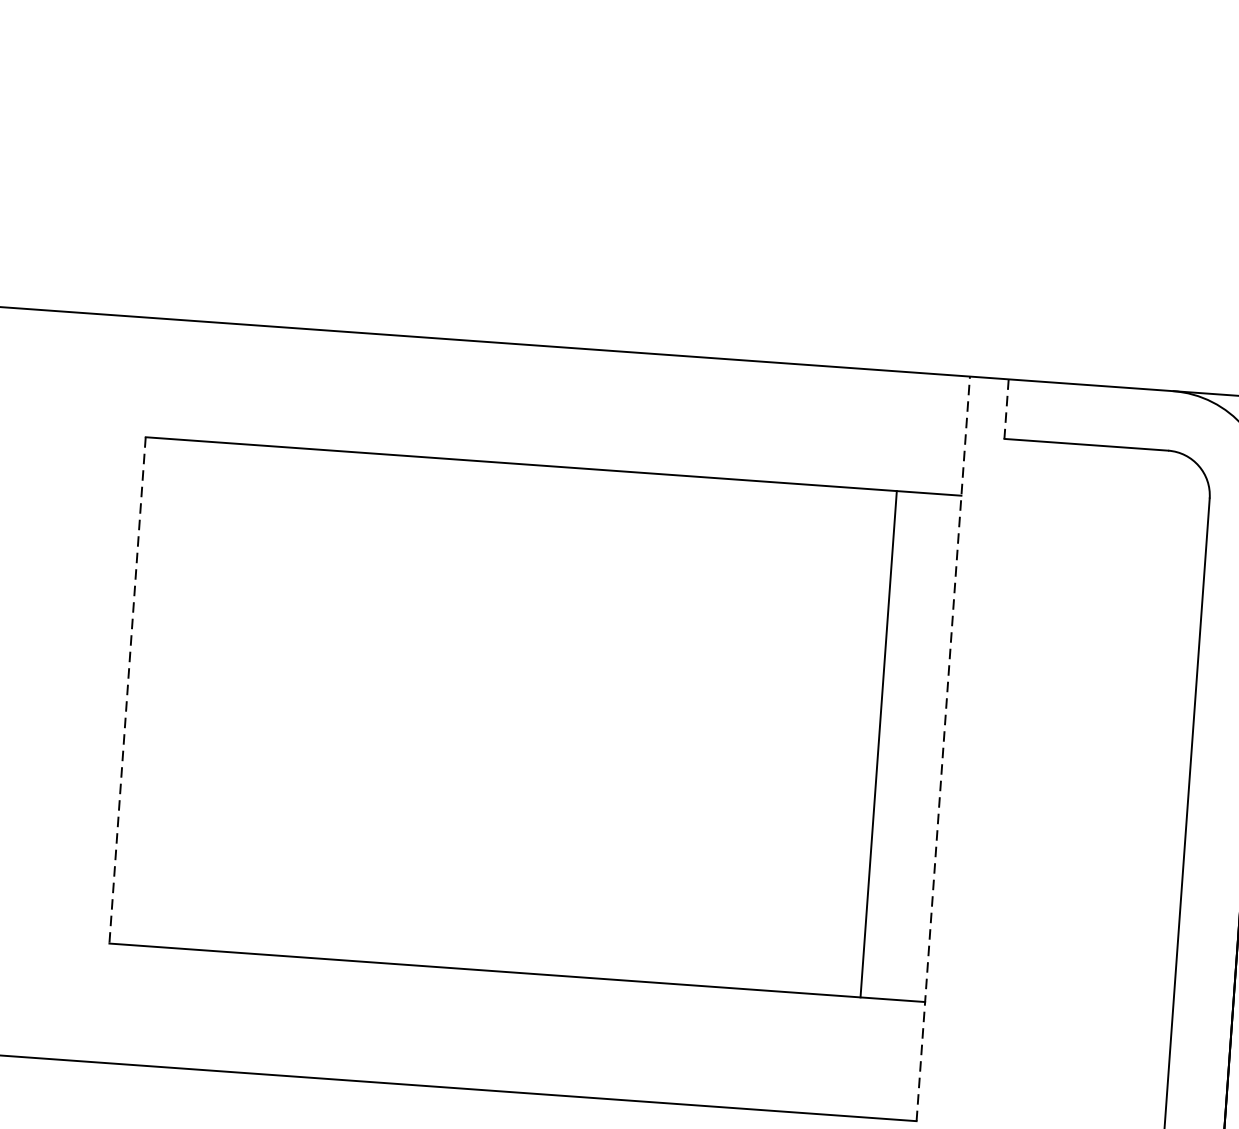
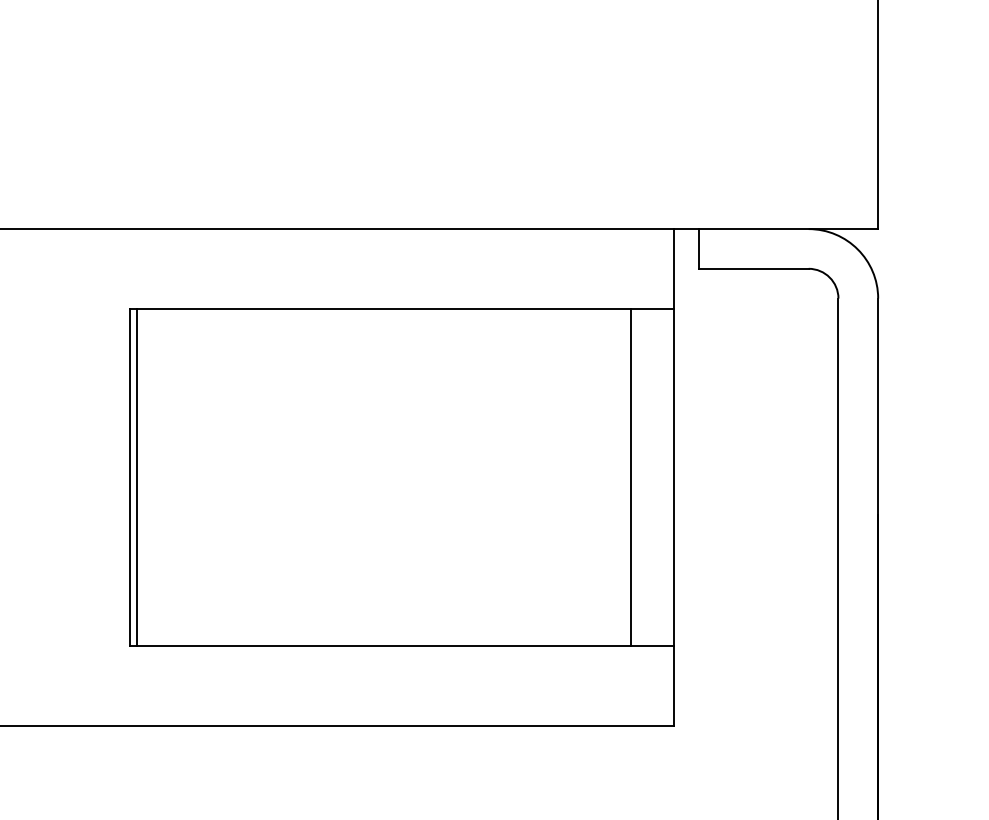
line: (1006, 408) -> (699, 248), dashed -> solid
line: (127, 690) -> (129, 477), dashed -> solid
line: (139, 691) -> (137, 477), added
line: (943, 747) -> (673, 476), dashed -> solid

